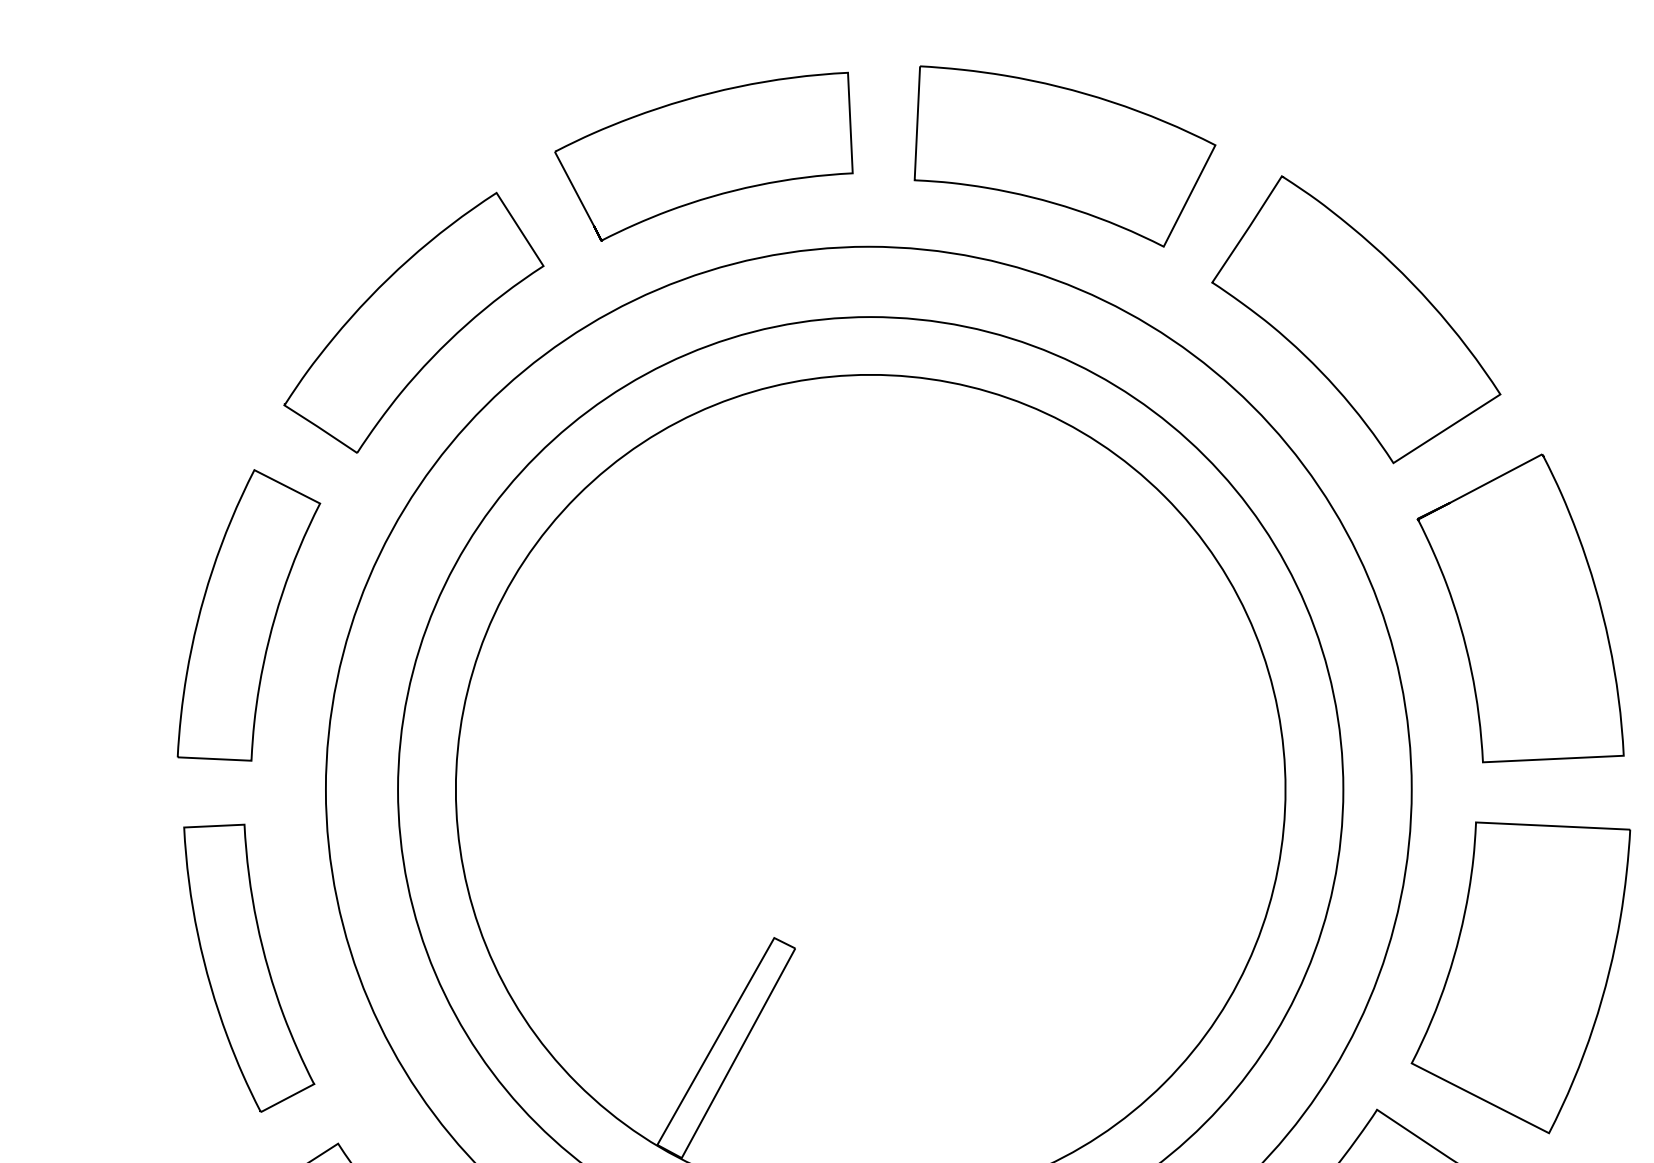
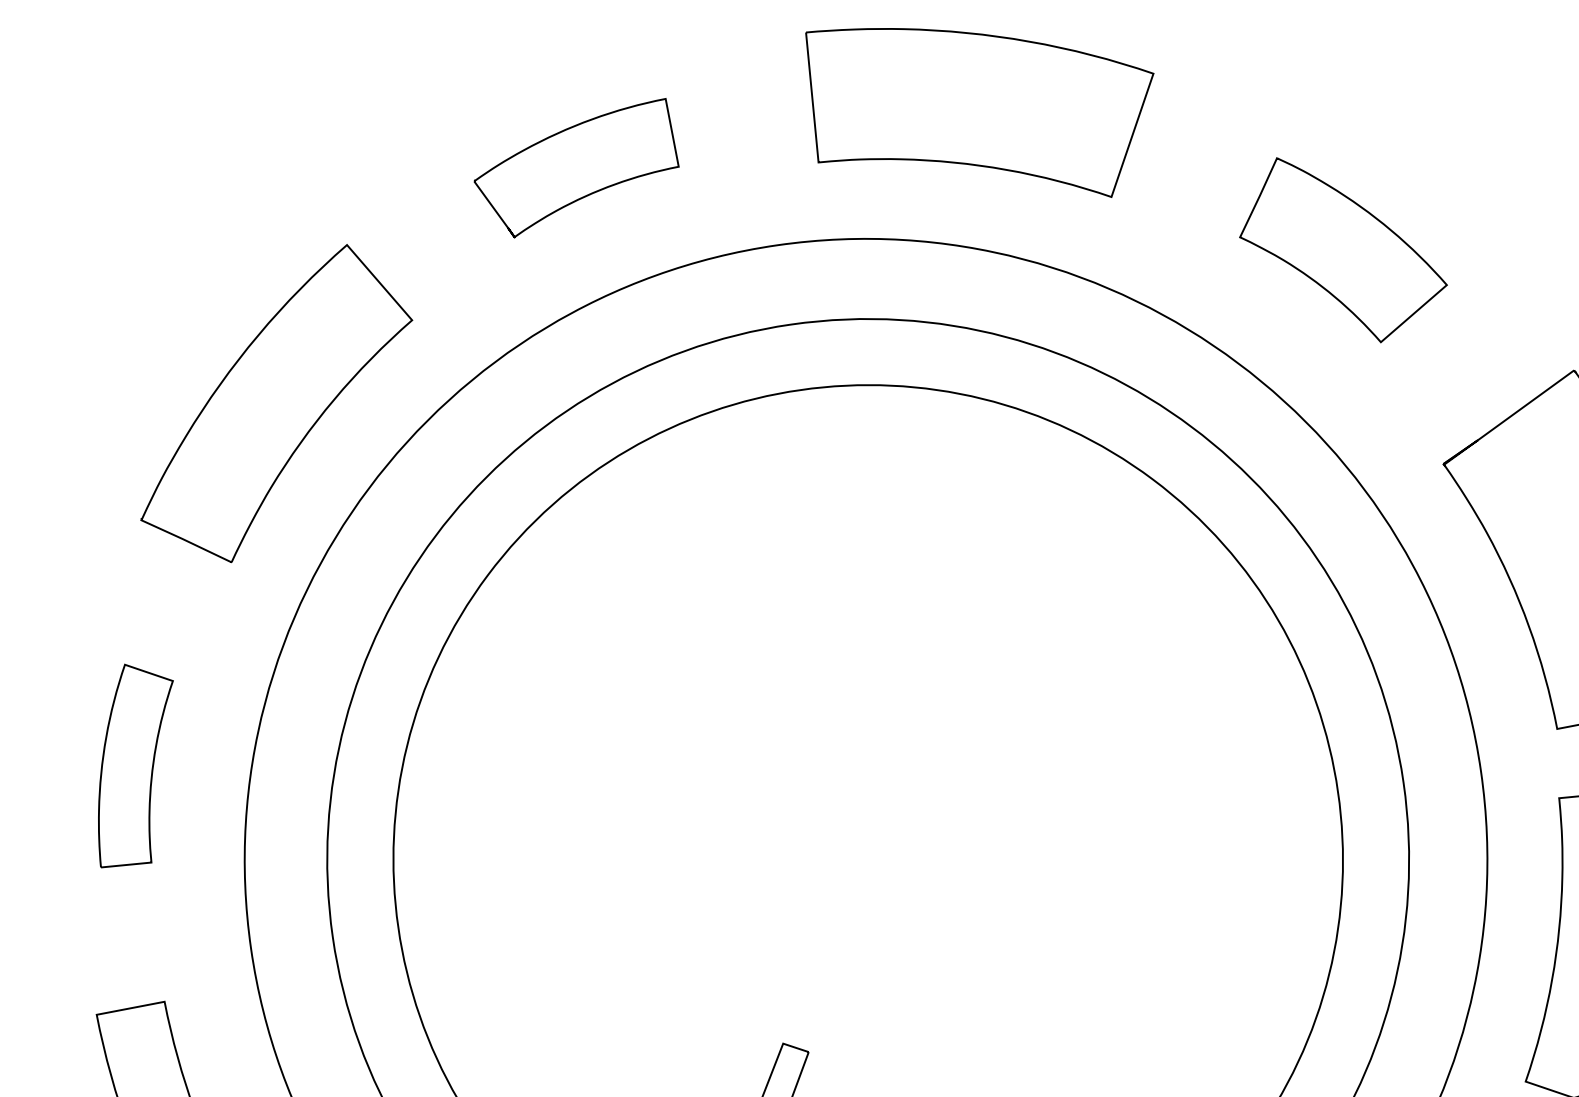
part: (703, 156) -> (575, 169), size x0.6
part: (1356, 319) -> (1341, 248), size x0.6
part: (248, 615) -> (134, 764), size x0.6

